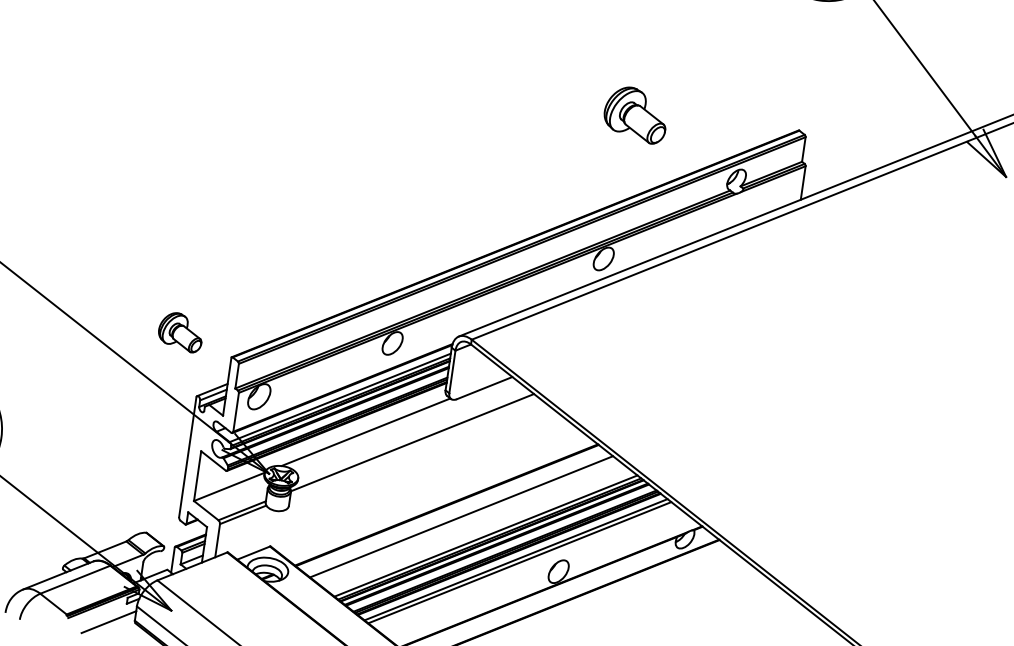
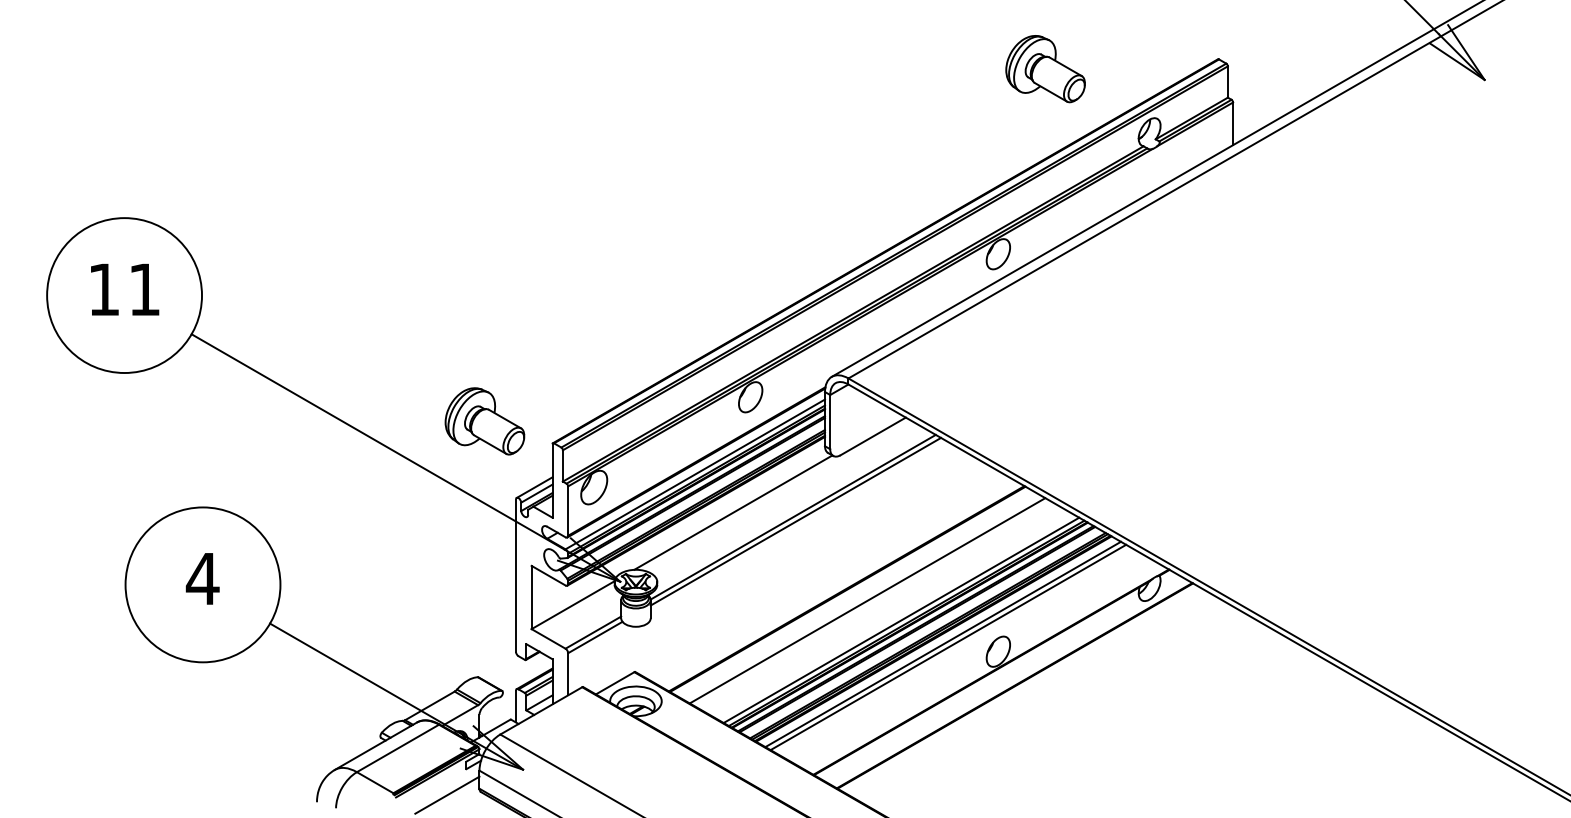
part: (635, 115) -> (1045, 69), moved
part: (180, 332) -> (484, 421), size x1.43
line: (413, 446) -> (795, 521), added

